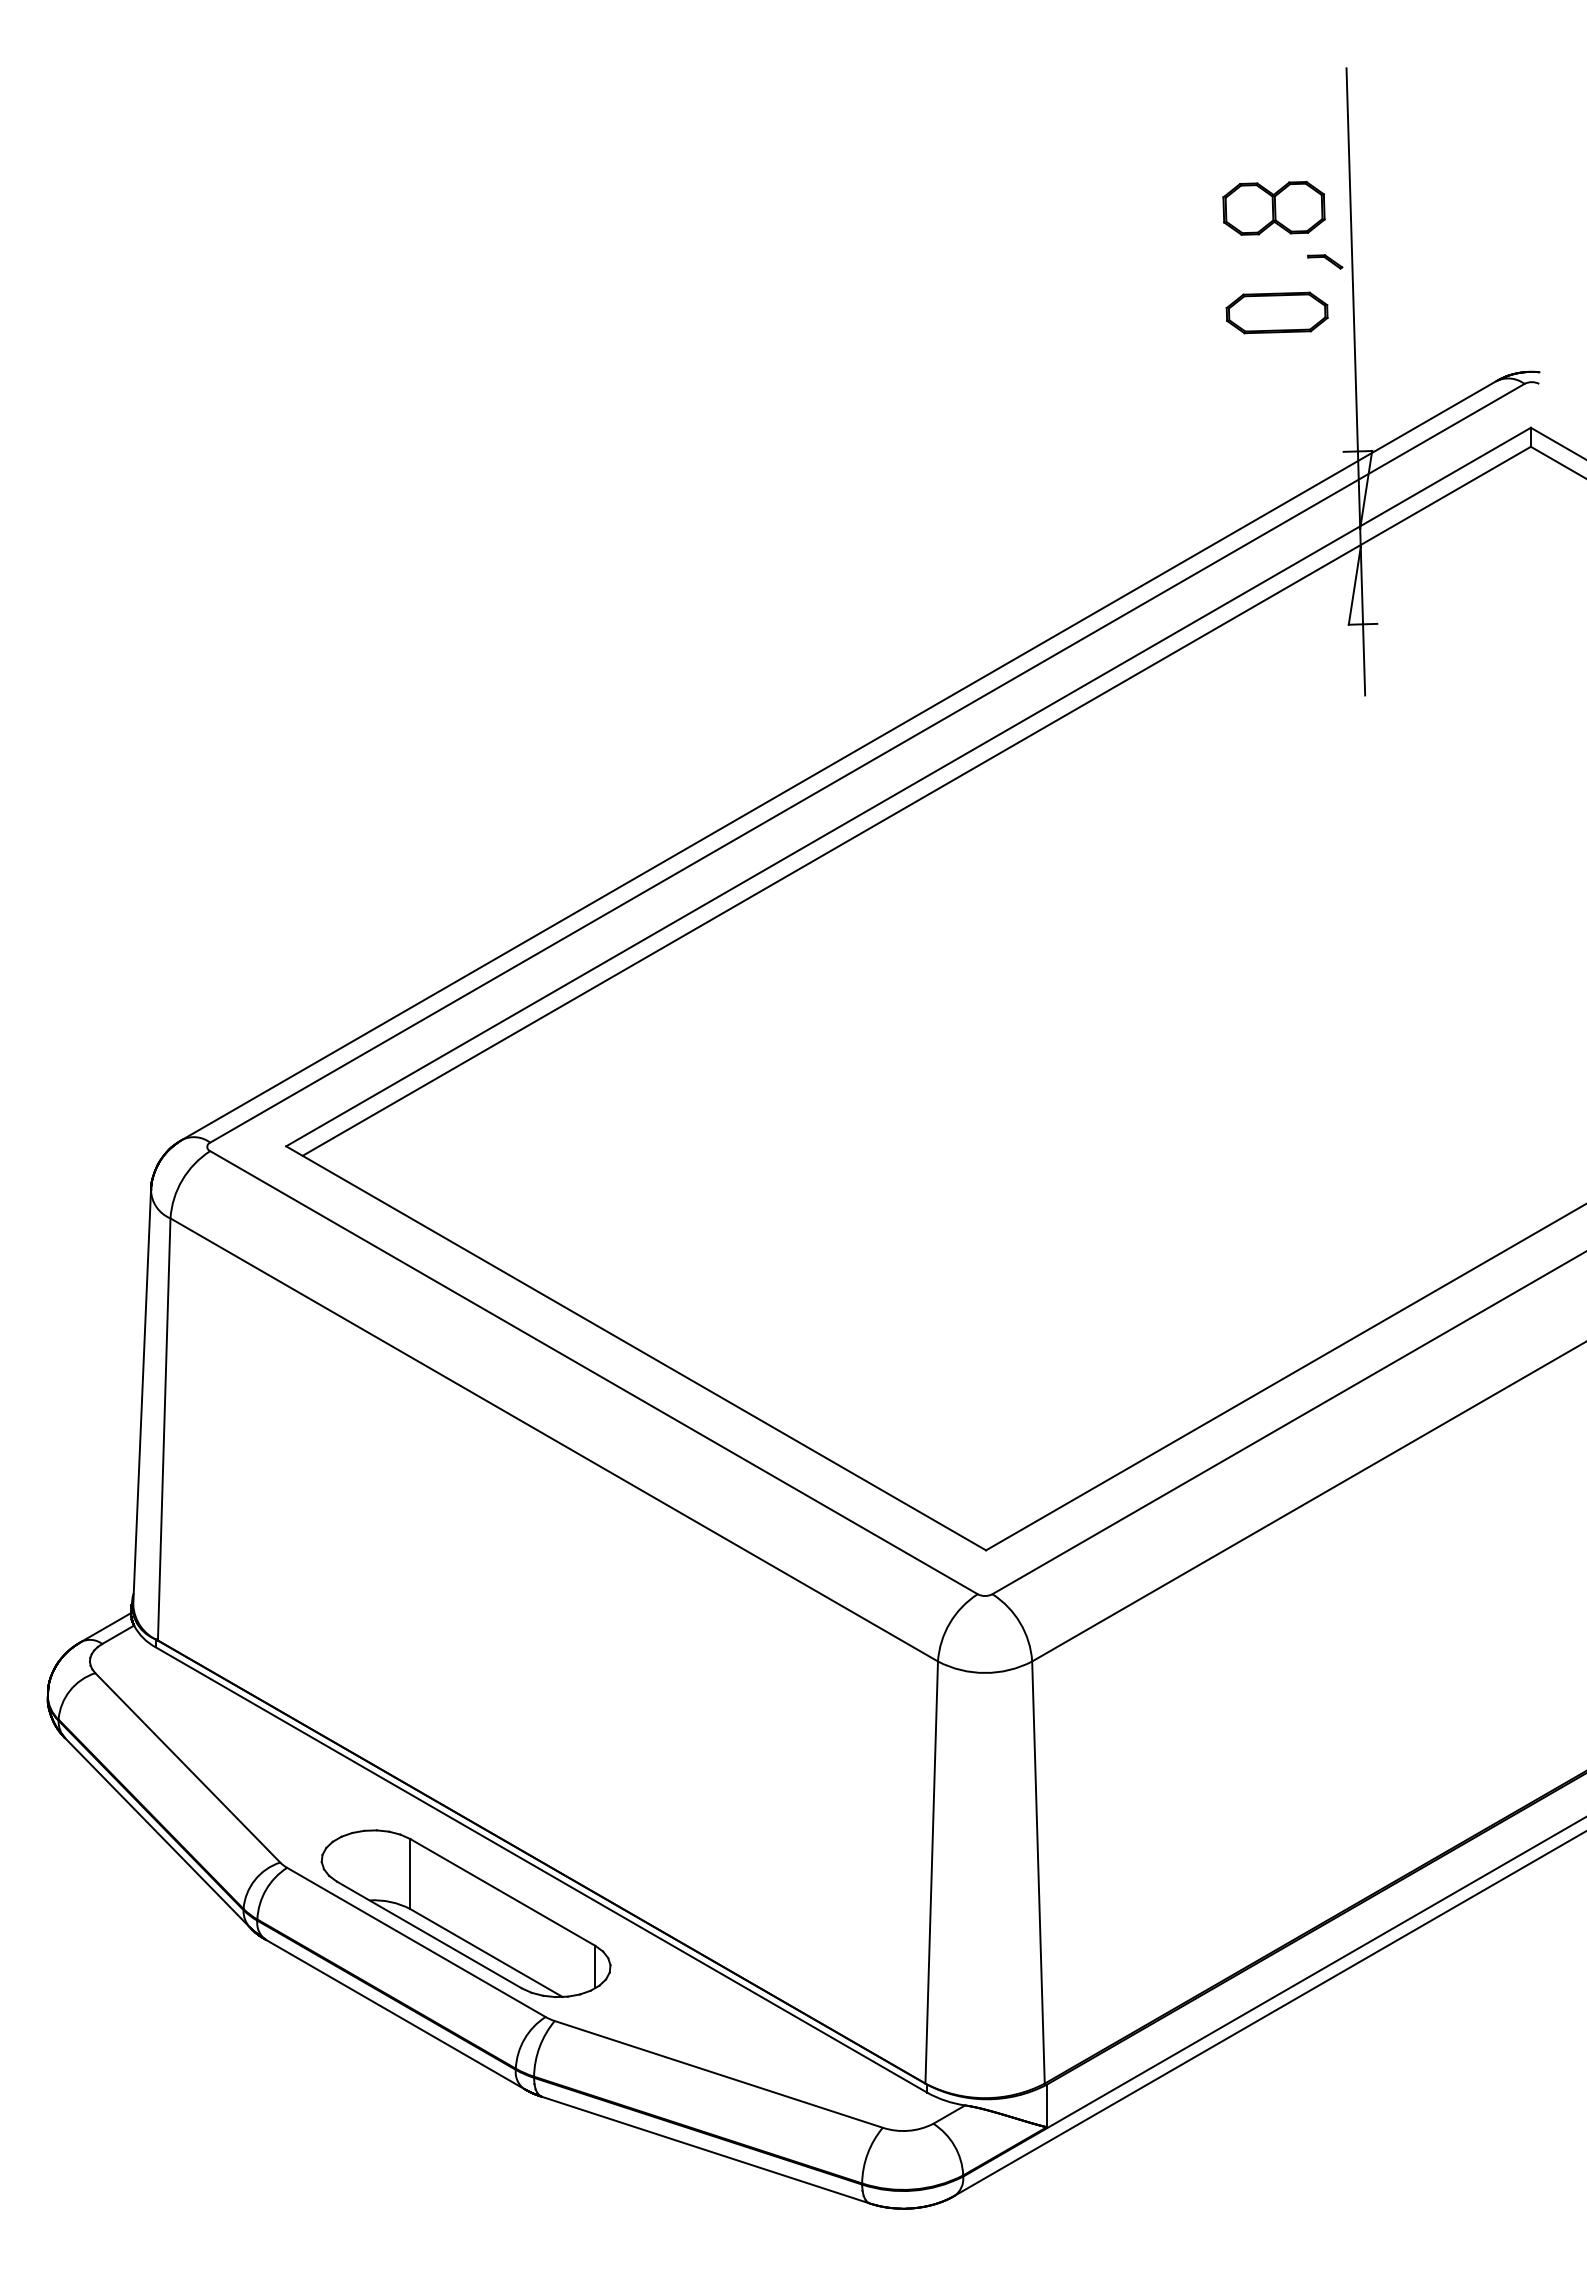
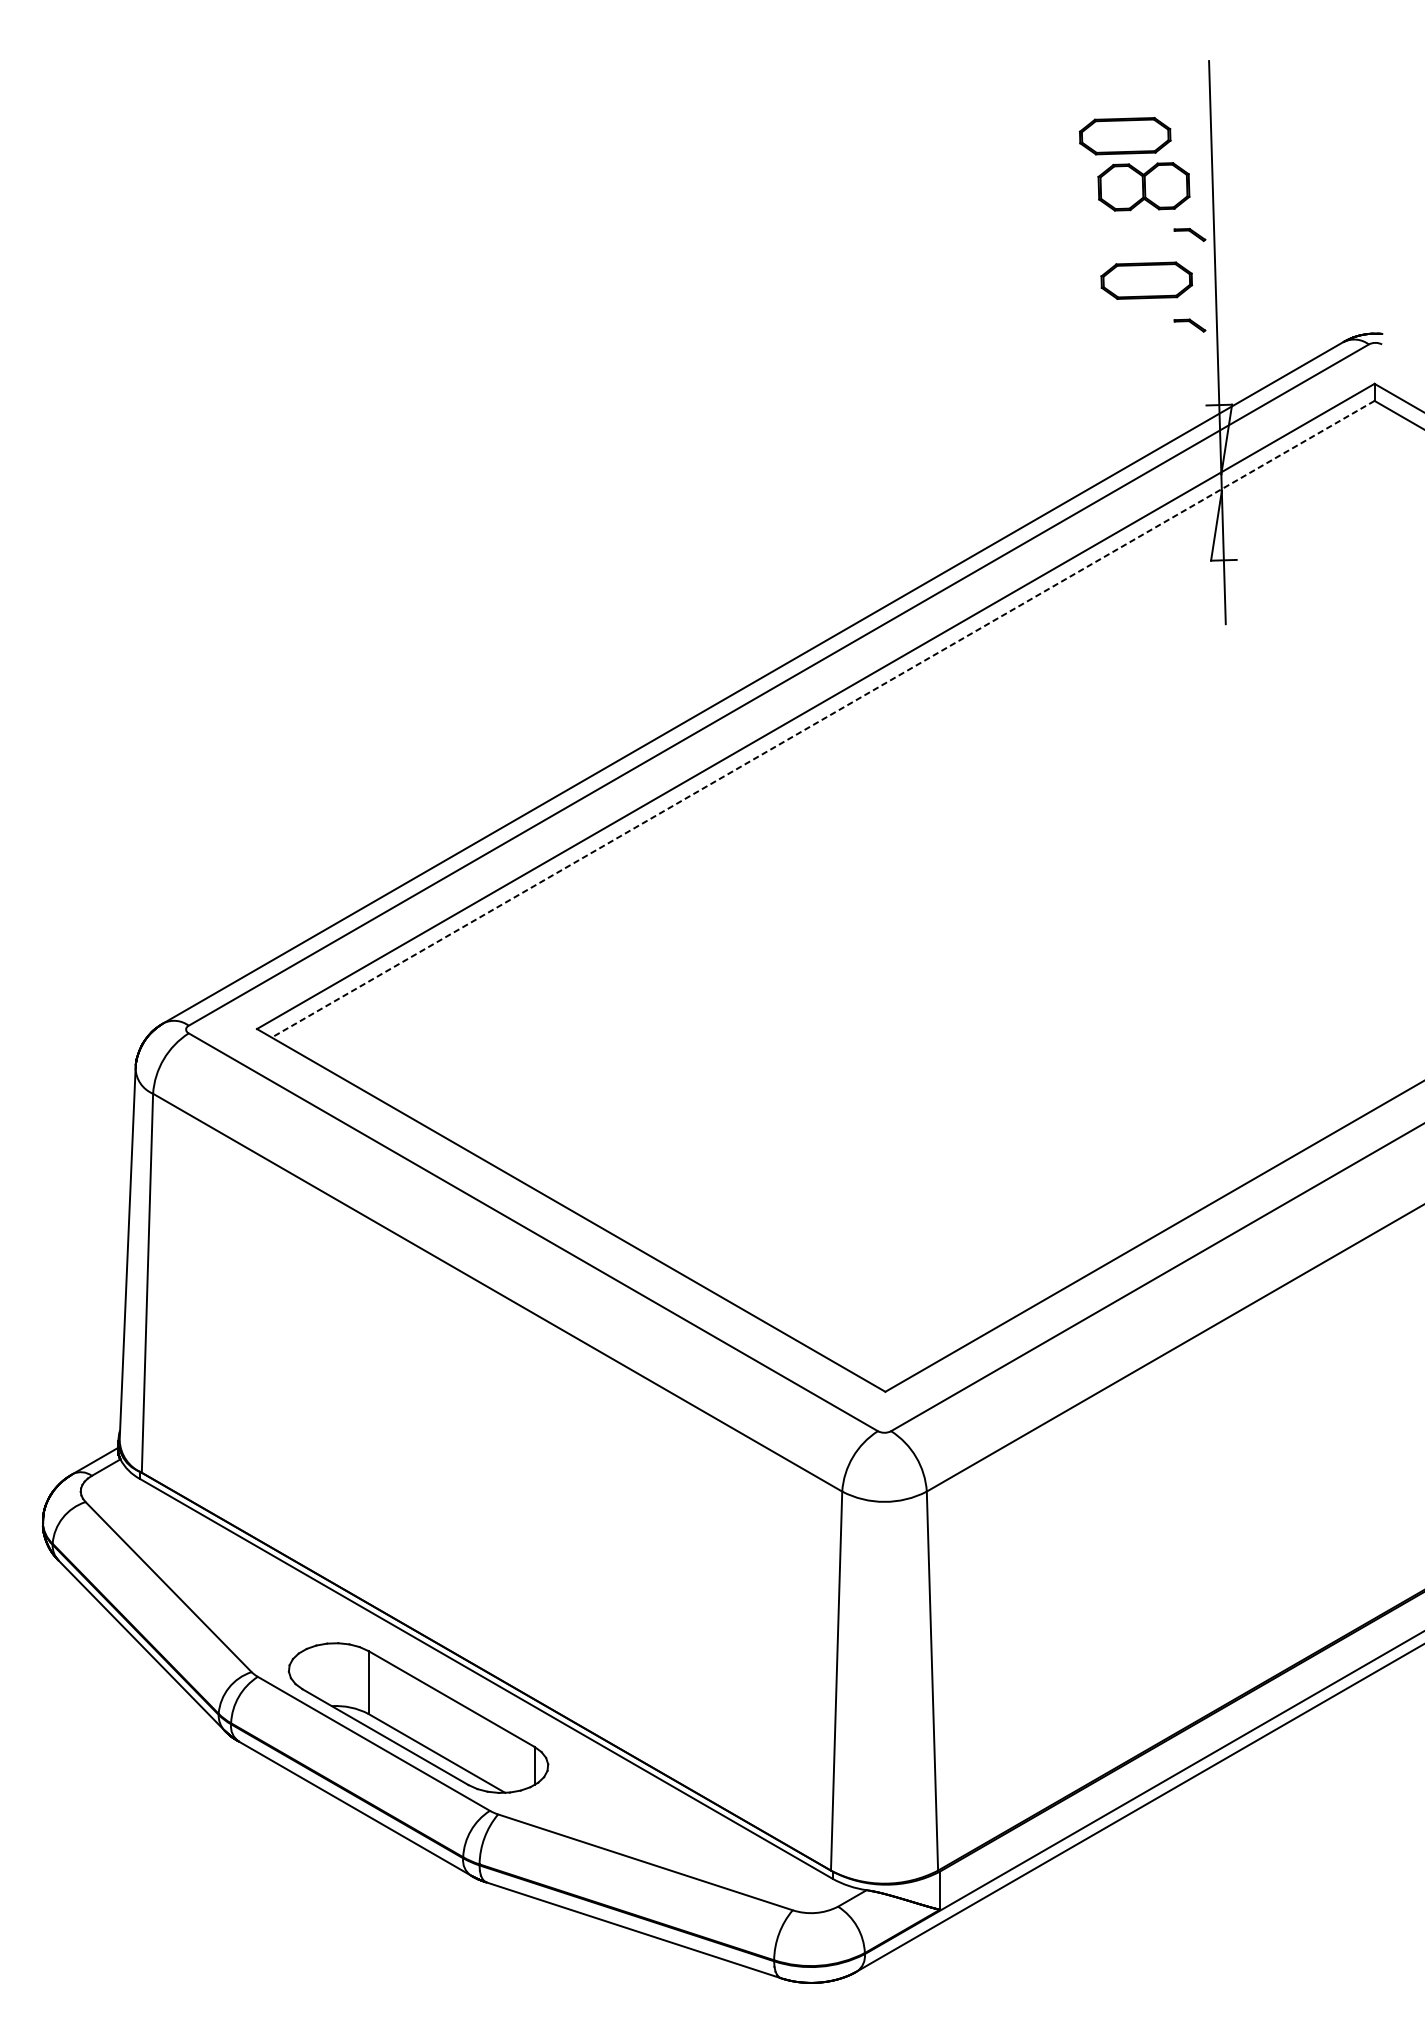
part: (1252, 151) -> (1124, 135), added
part: (1325, 362) -> (1190, 325), added
line: (916, 801) -> (822, 719), solid -> dashed

